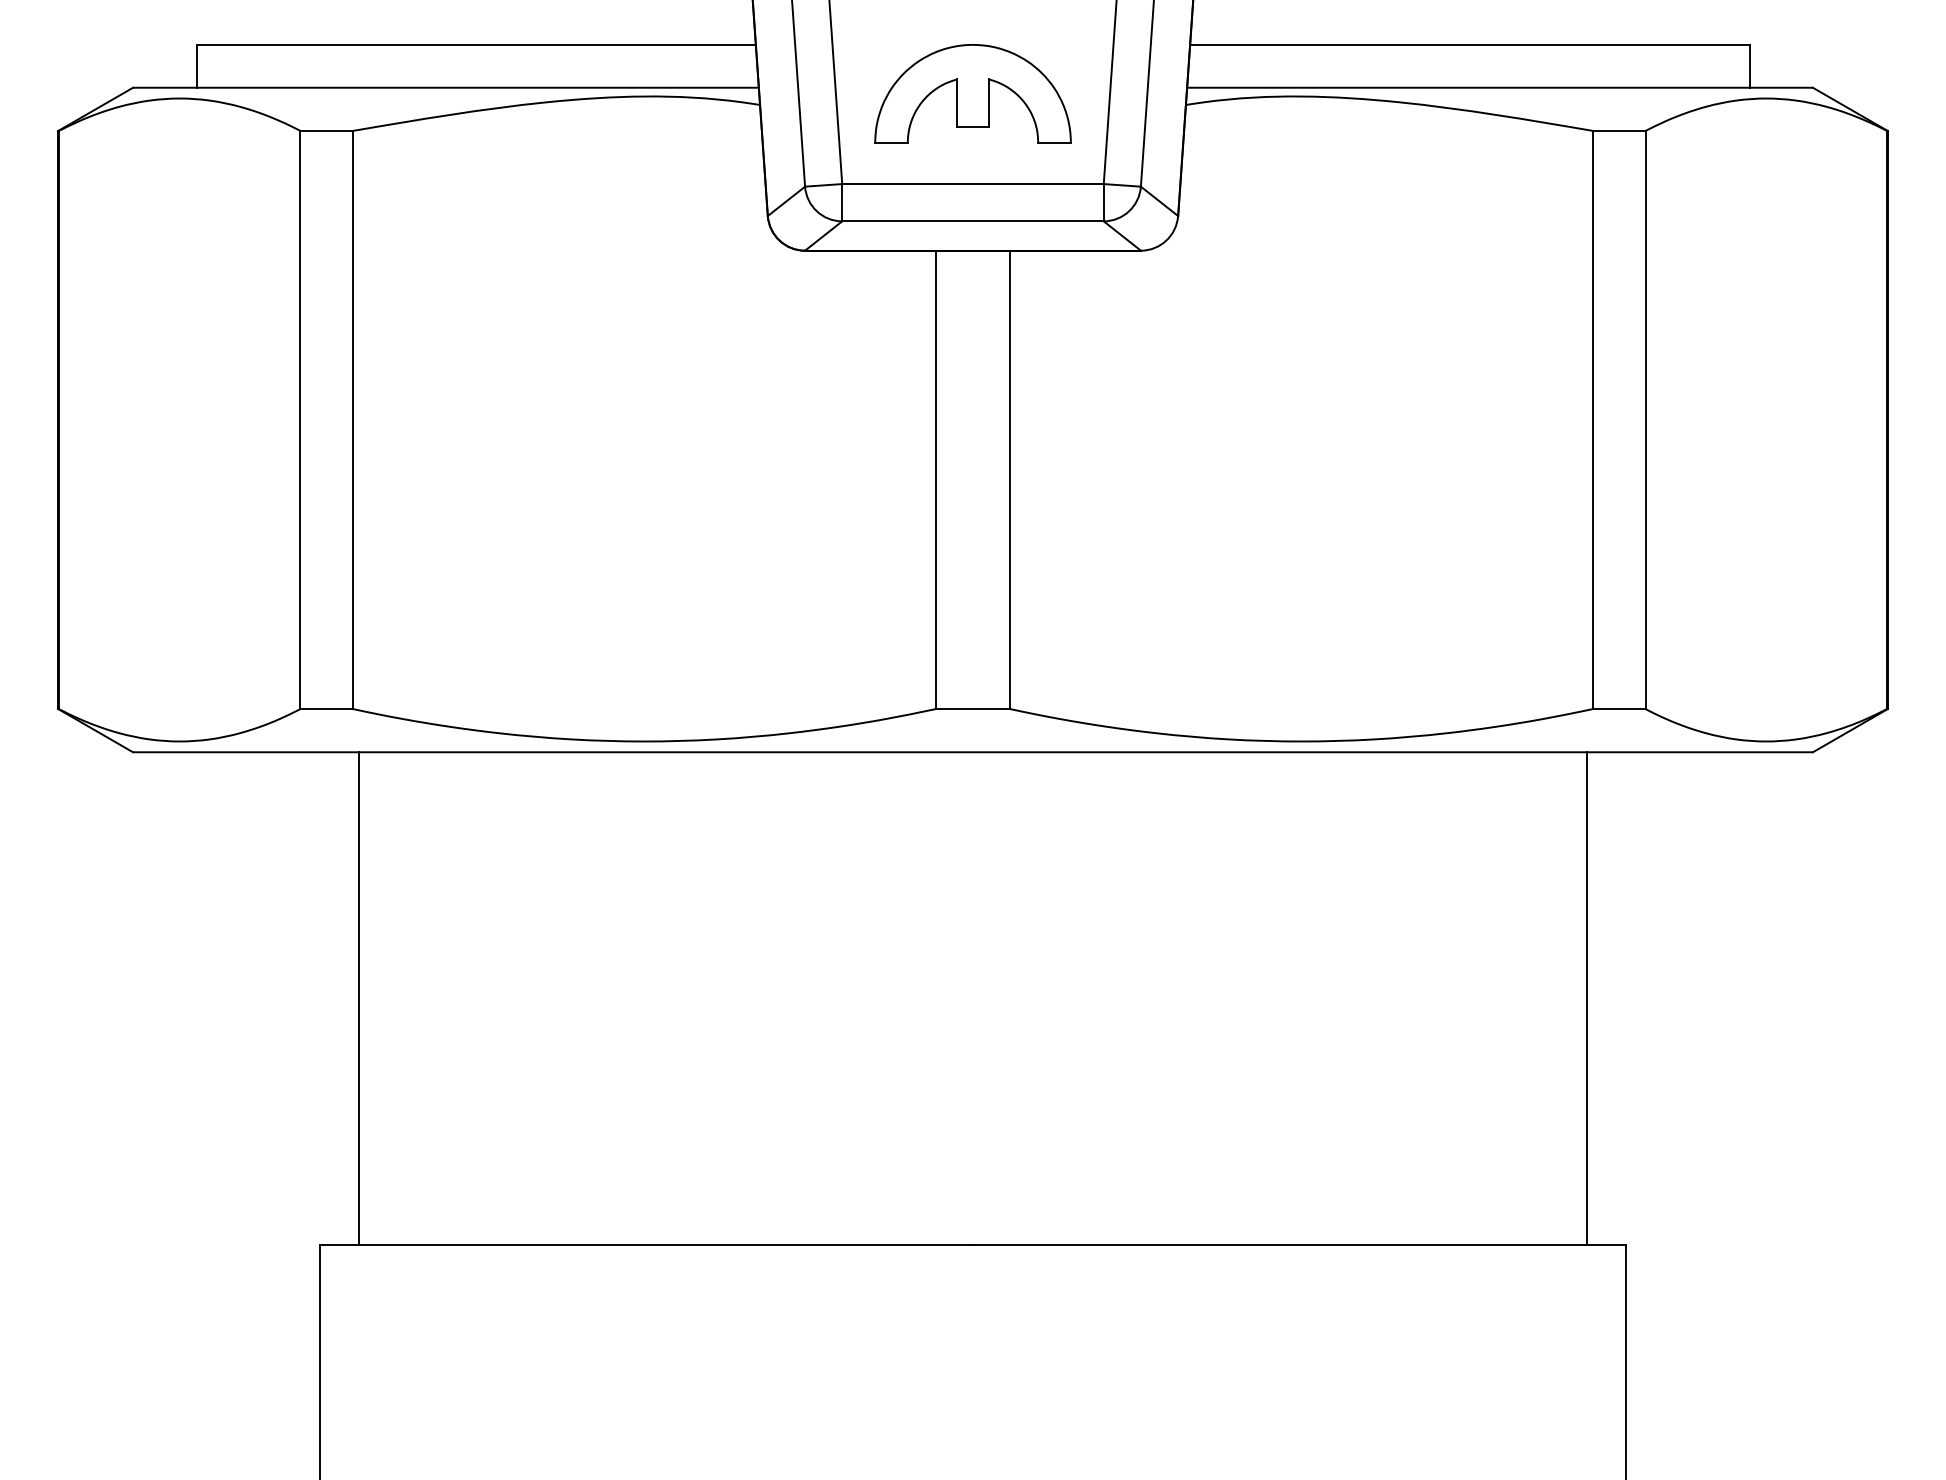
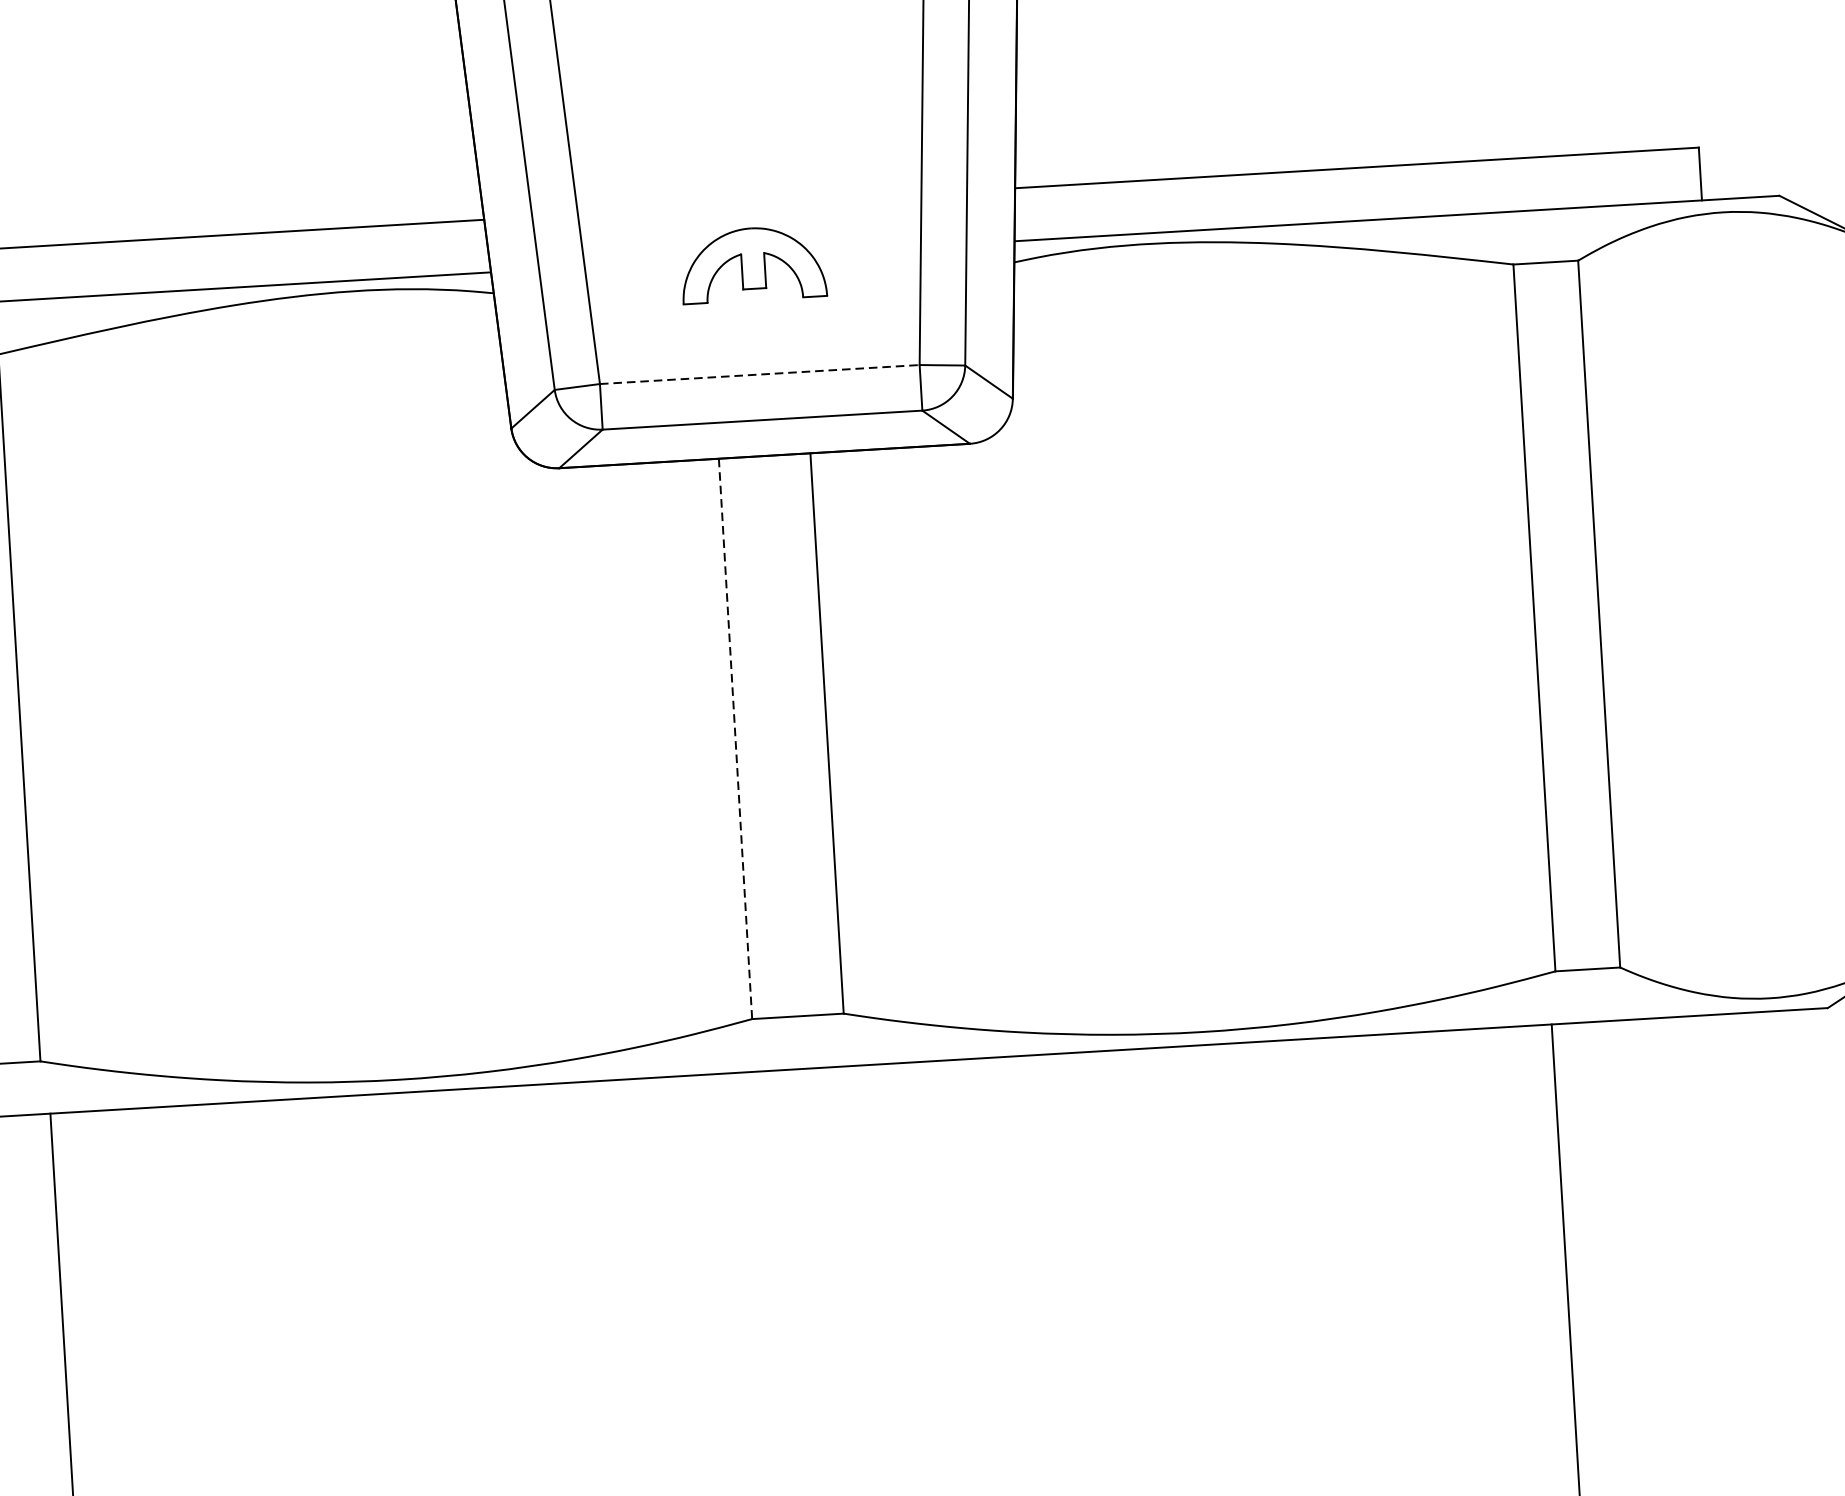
part: (972, 93) -> (752, 263), size x0.6
line: (973, 184) -> (760, 375), solid -> dashed
line: (935, 480) -> (735, 739), solid -> dashed

